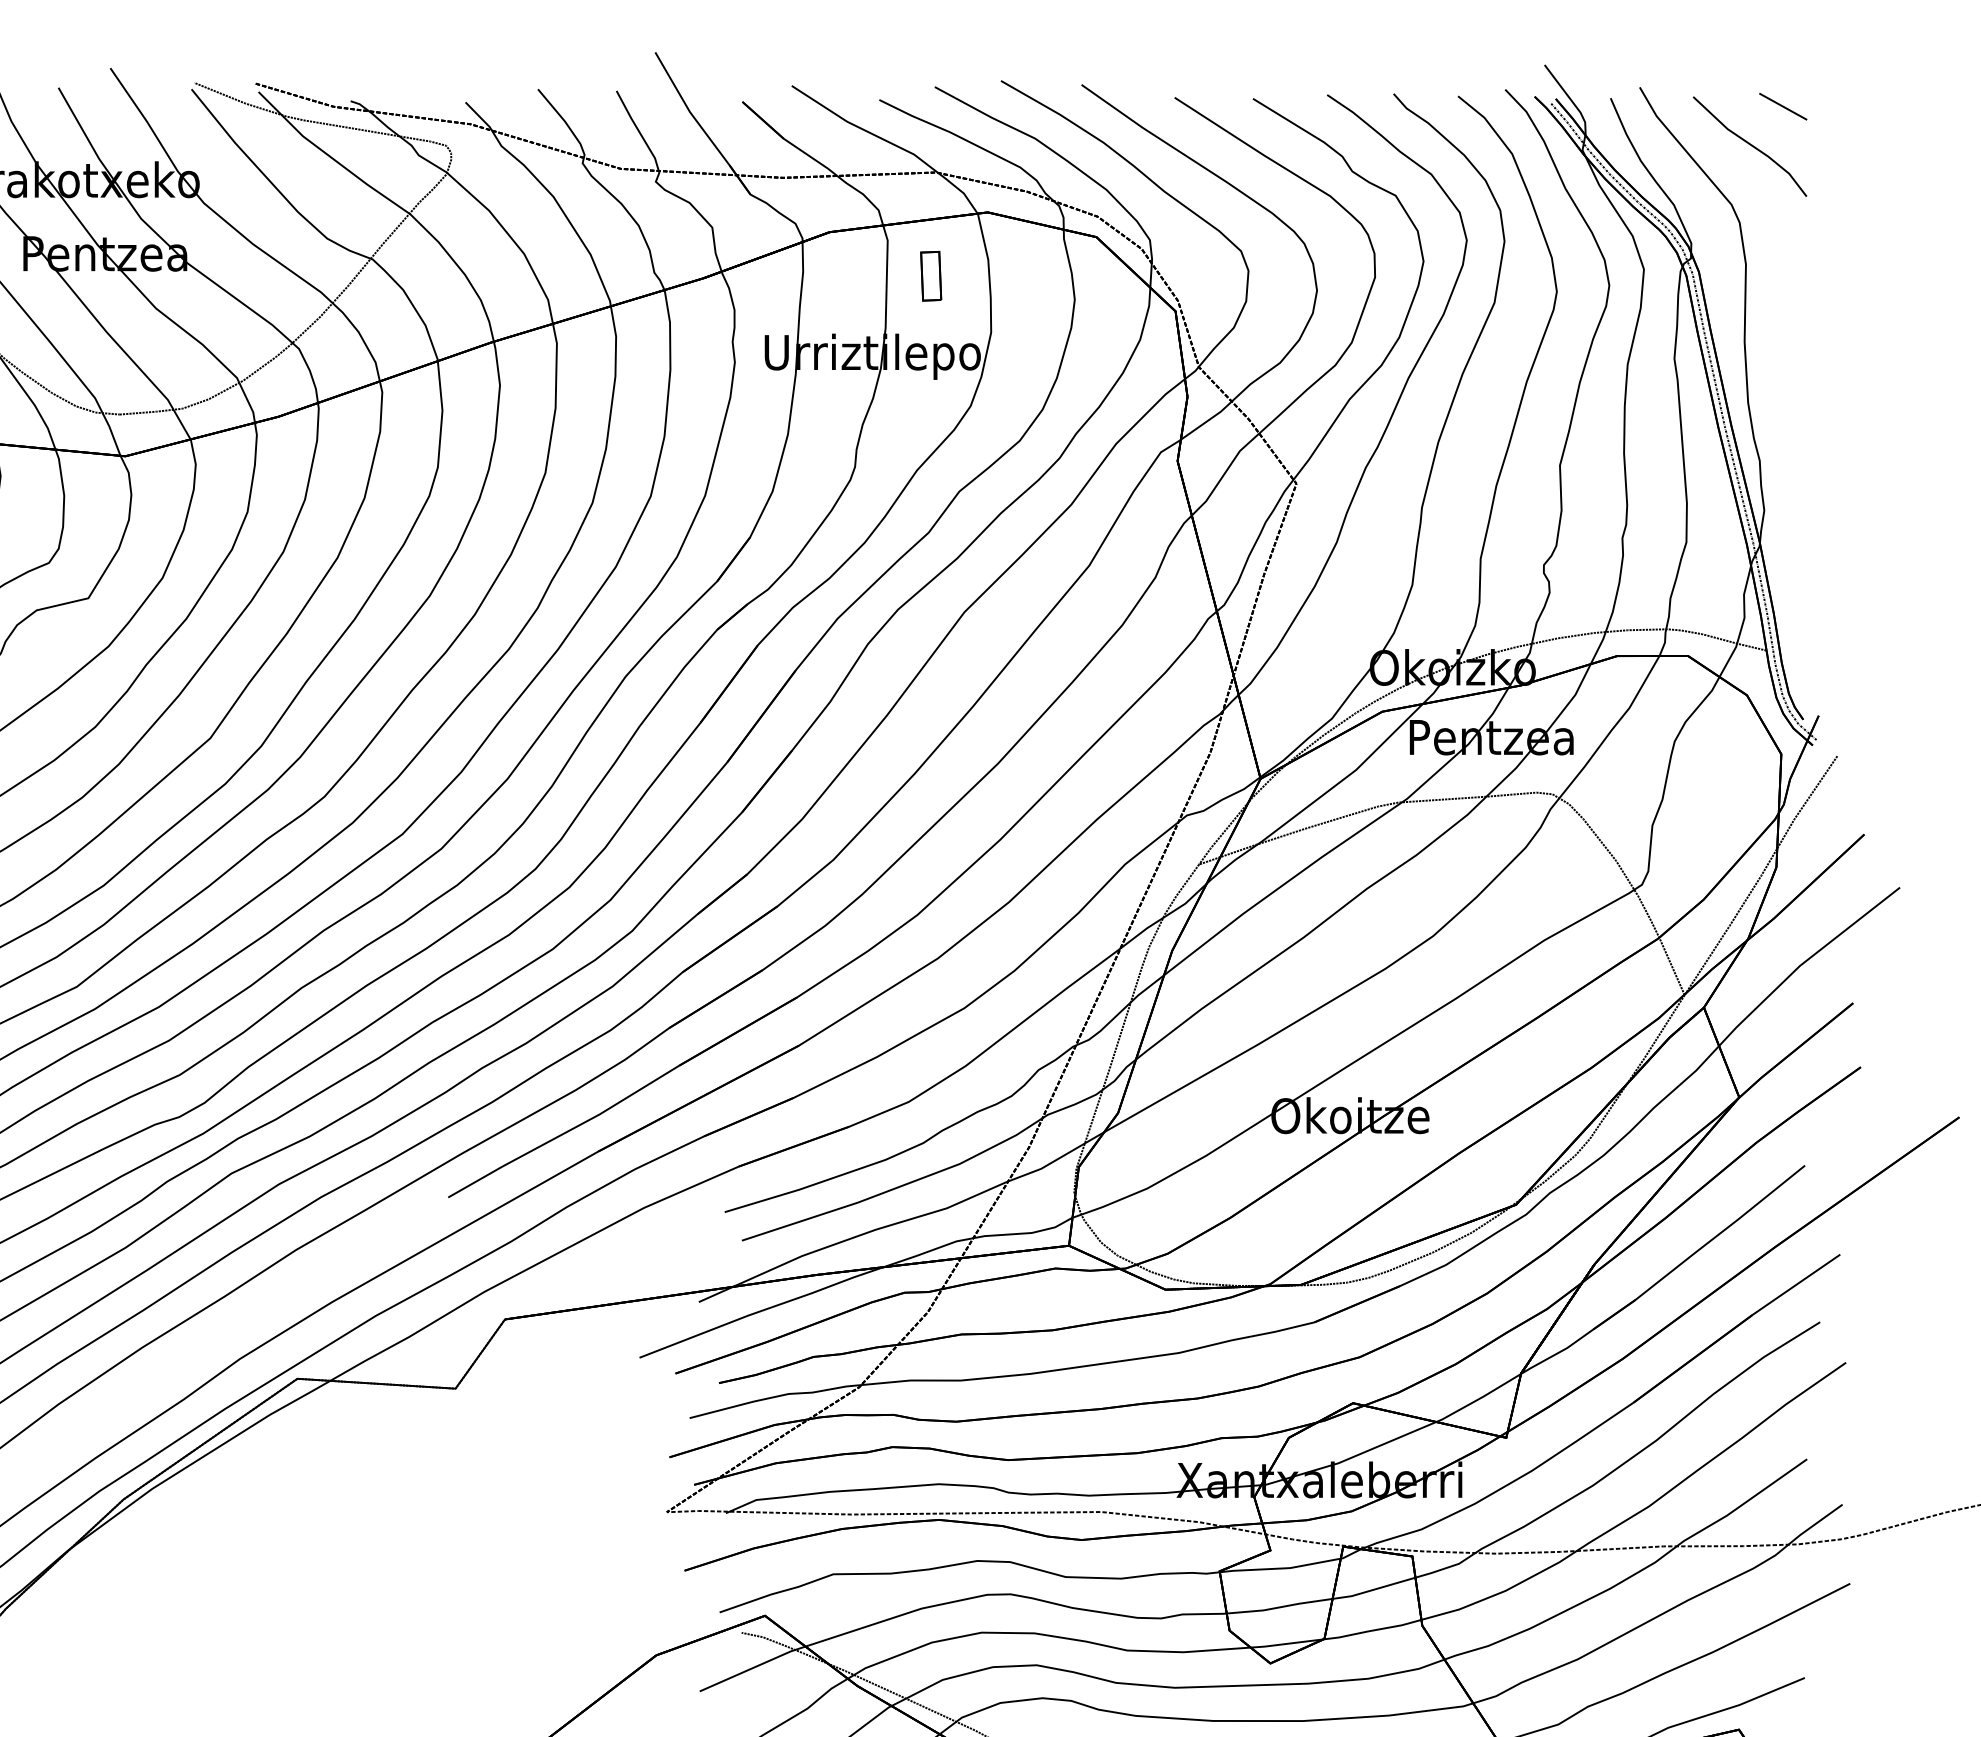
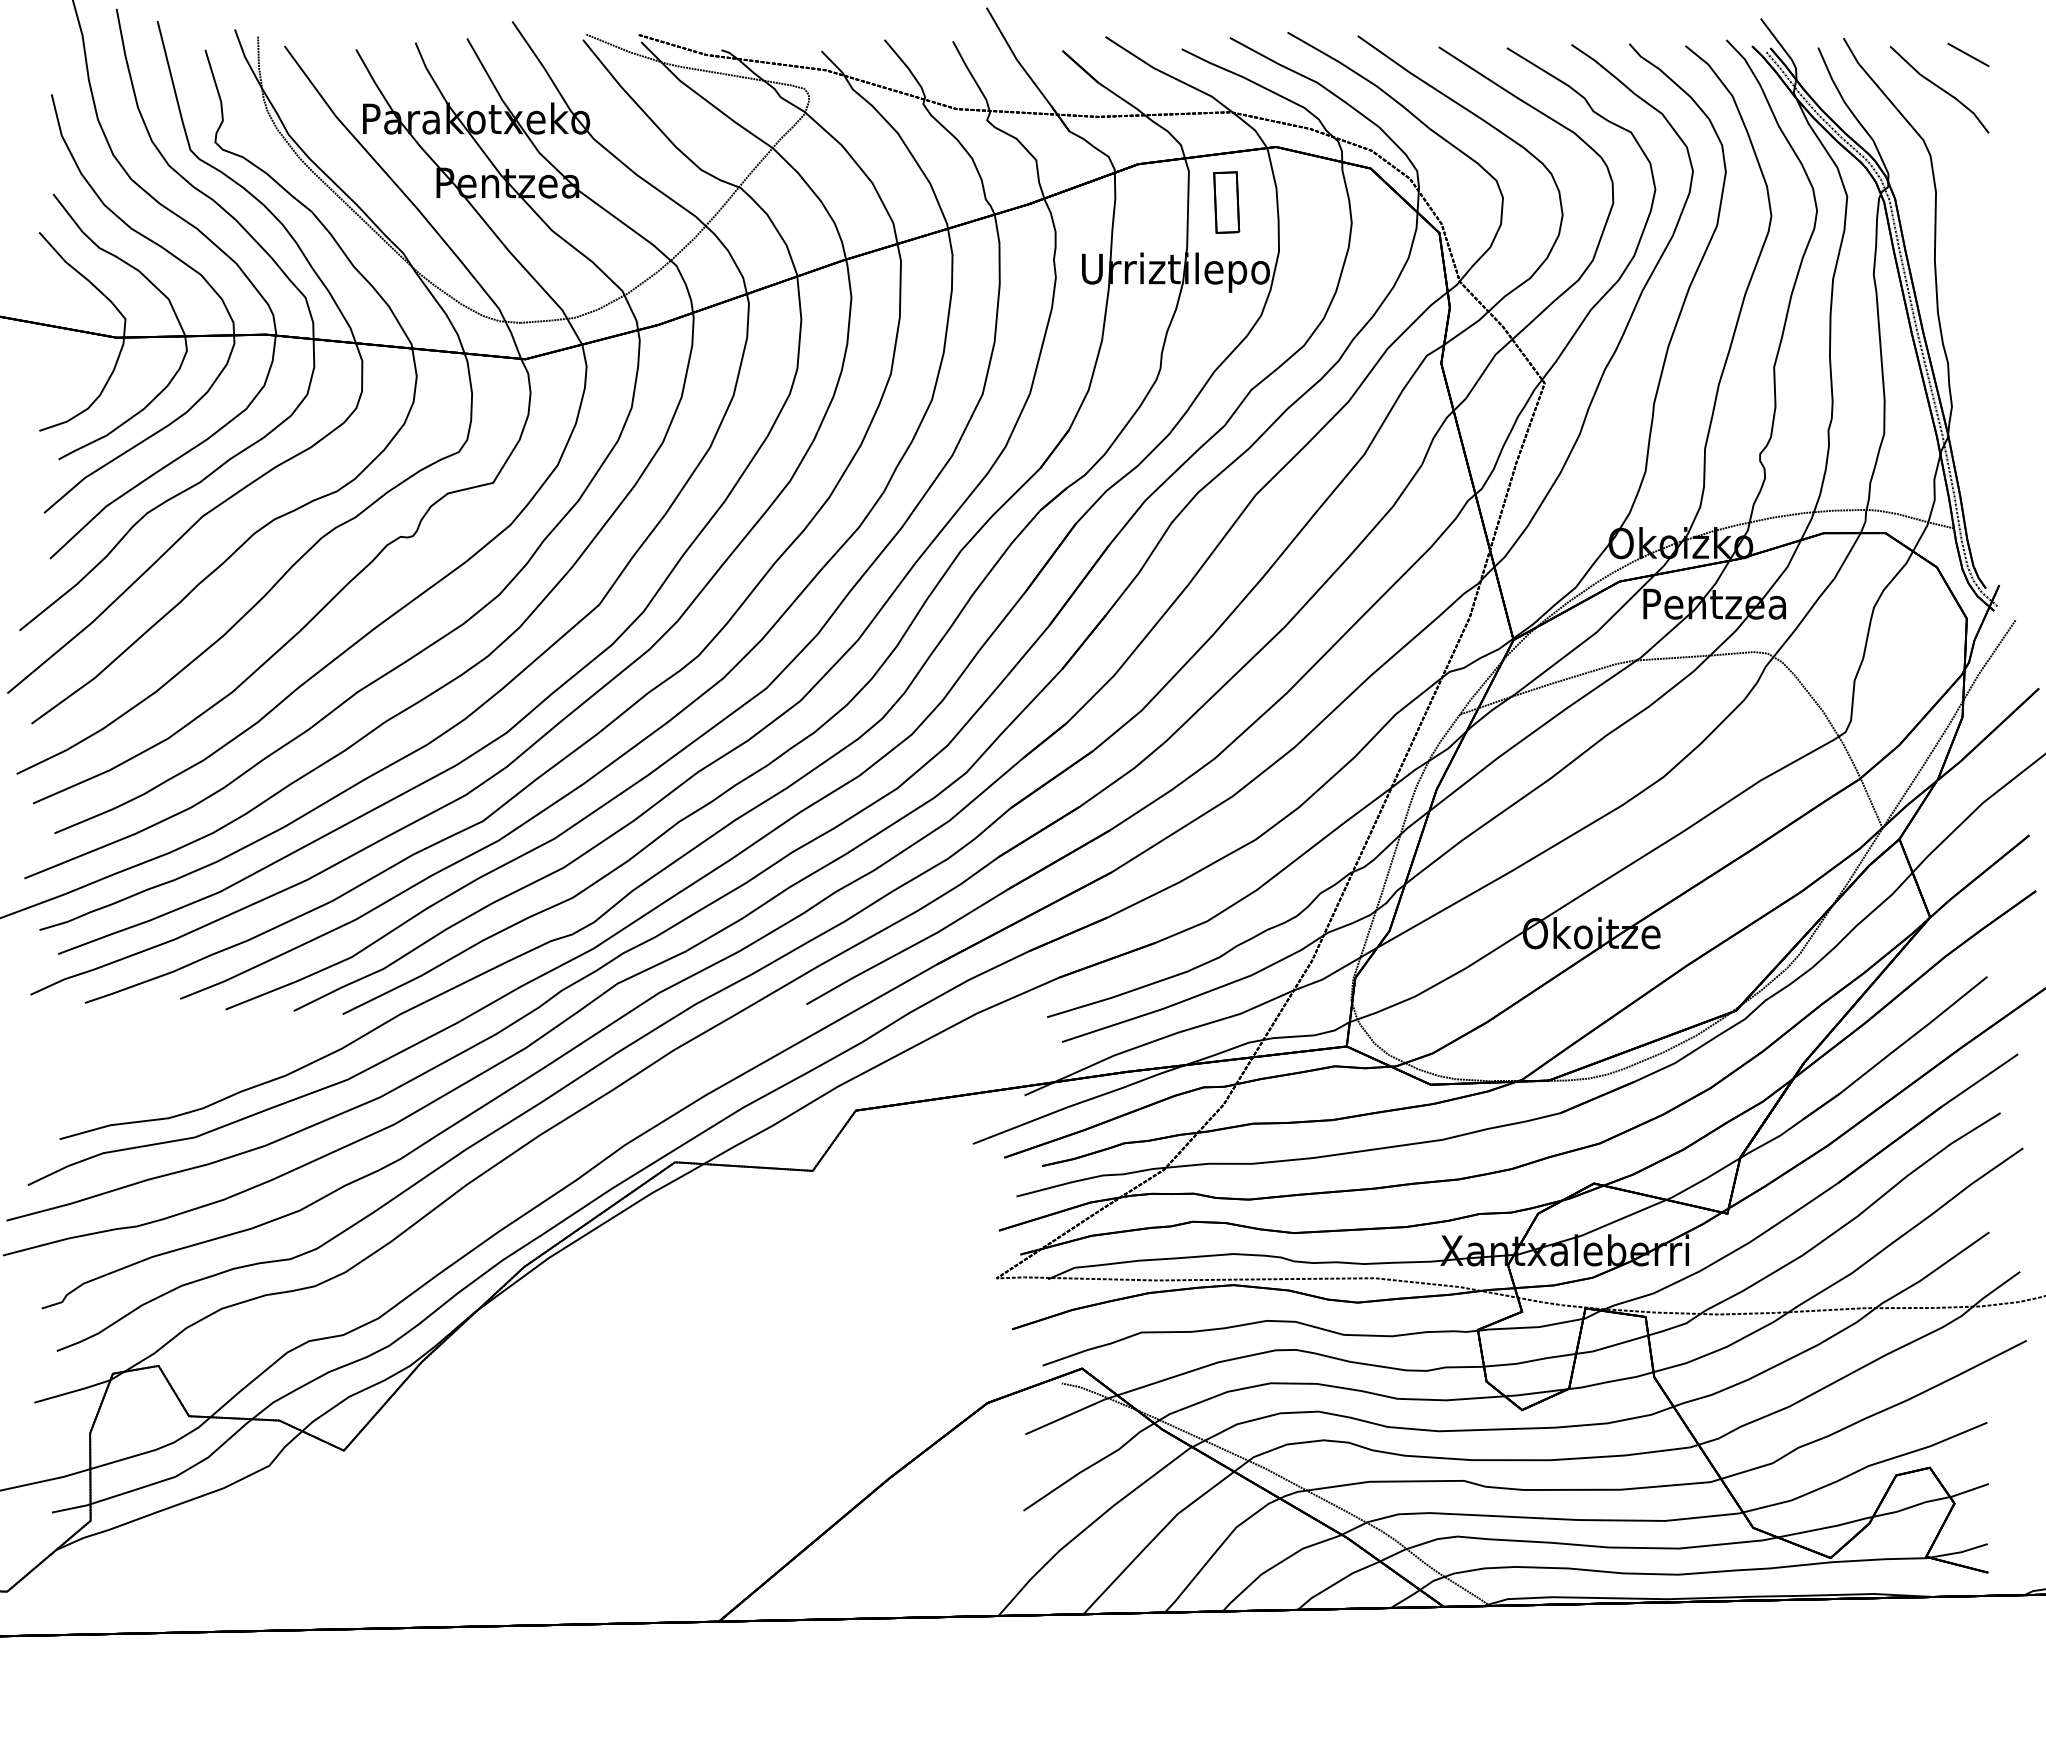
part: (930, 276) -> (1226, 202), size x1.43

